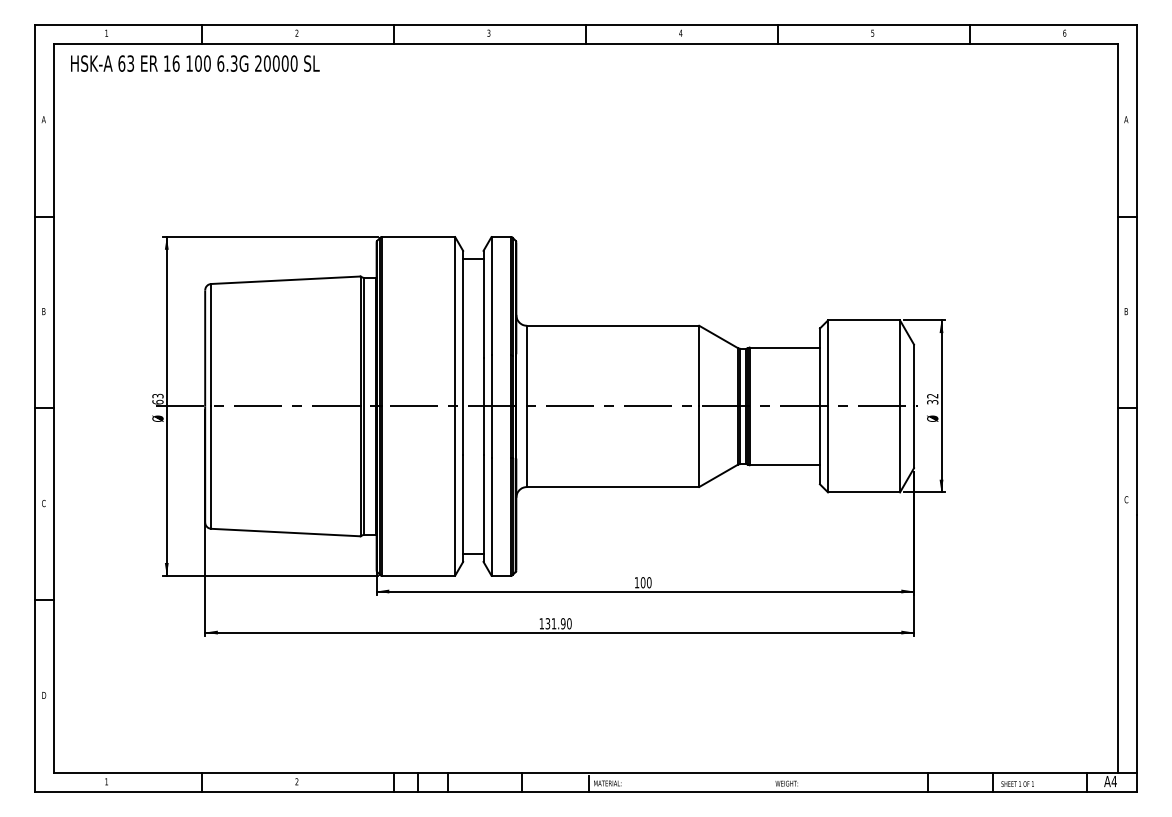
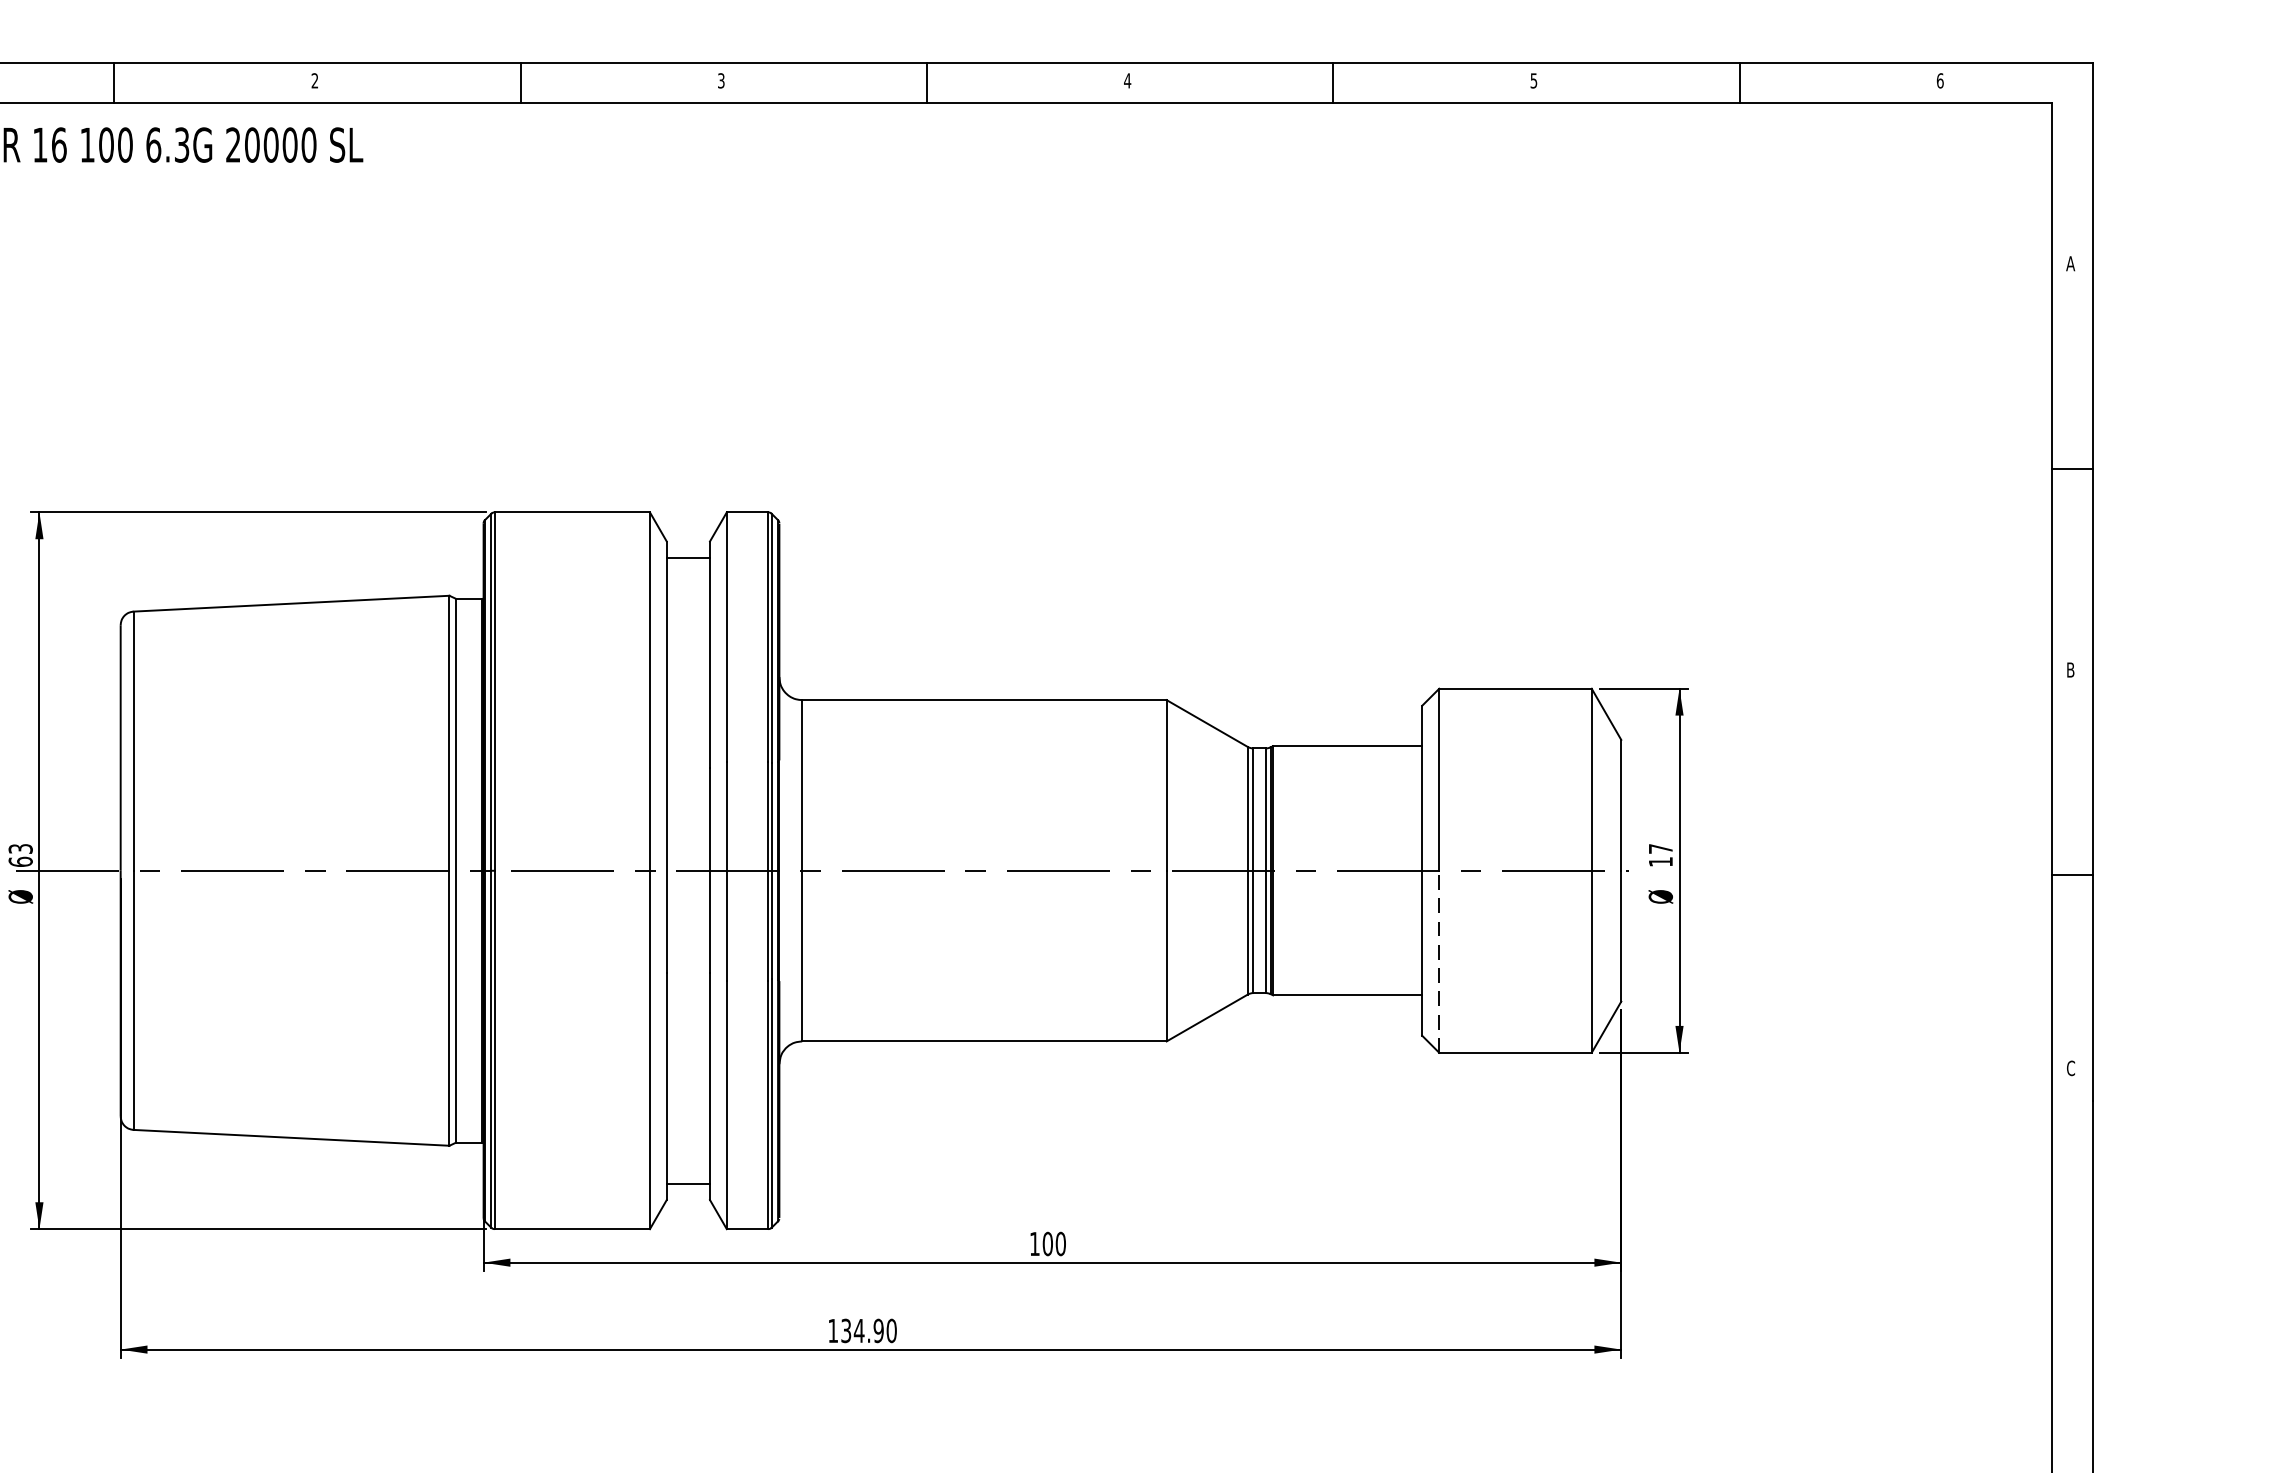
text: (932, 398) -> (1660, 854), 32 -> 17
line: (828, 449) -> (1440, 961), solid -> dashed
text: (553, 623) -> (858, 1330), 131.90 -> 134.90

